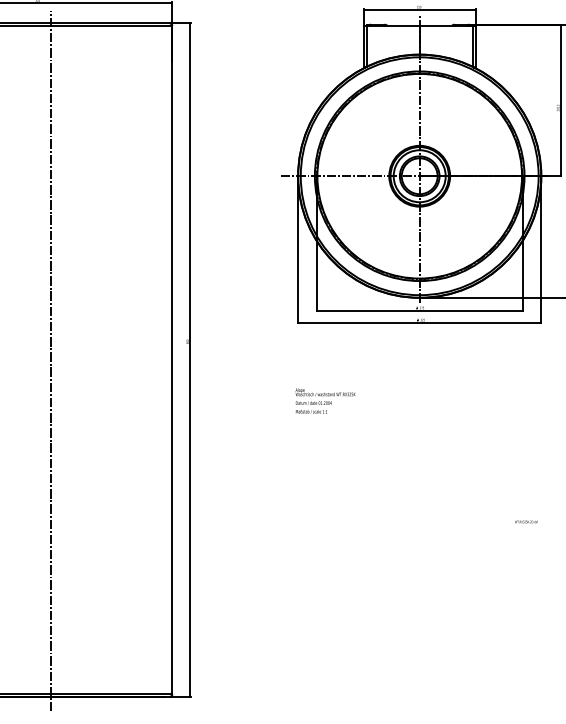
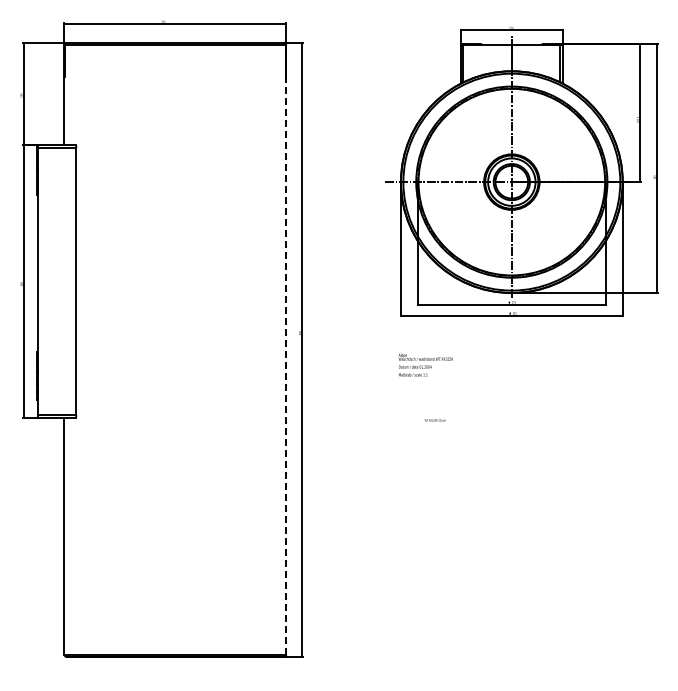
line: (50, 360) -> (175, 350), removed
line: (172, 377) -> (286, 365), solid -> dashed
text: (325, 400) -> (425, 364), moved
text: (525, 522) -> (434, 420), moved

